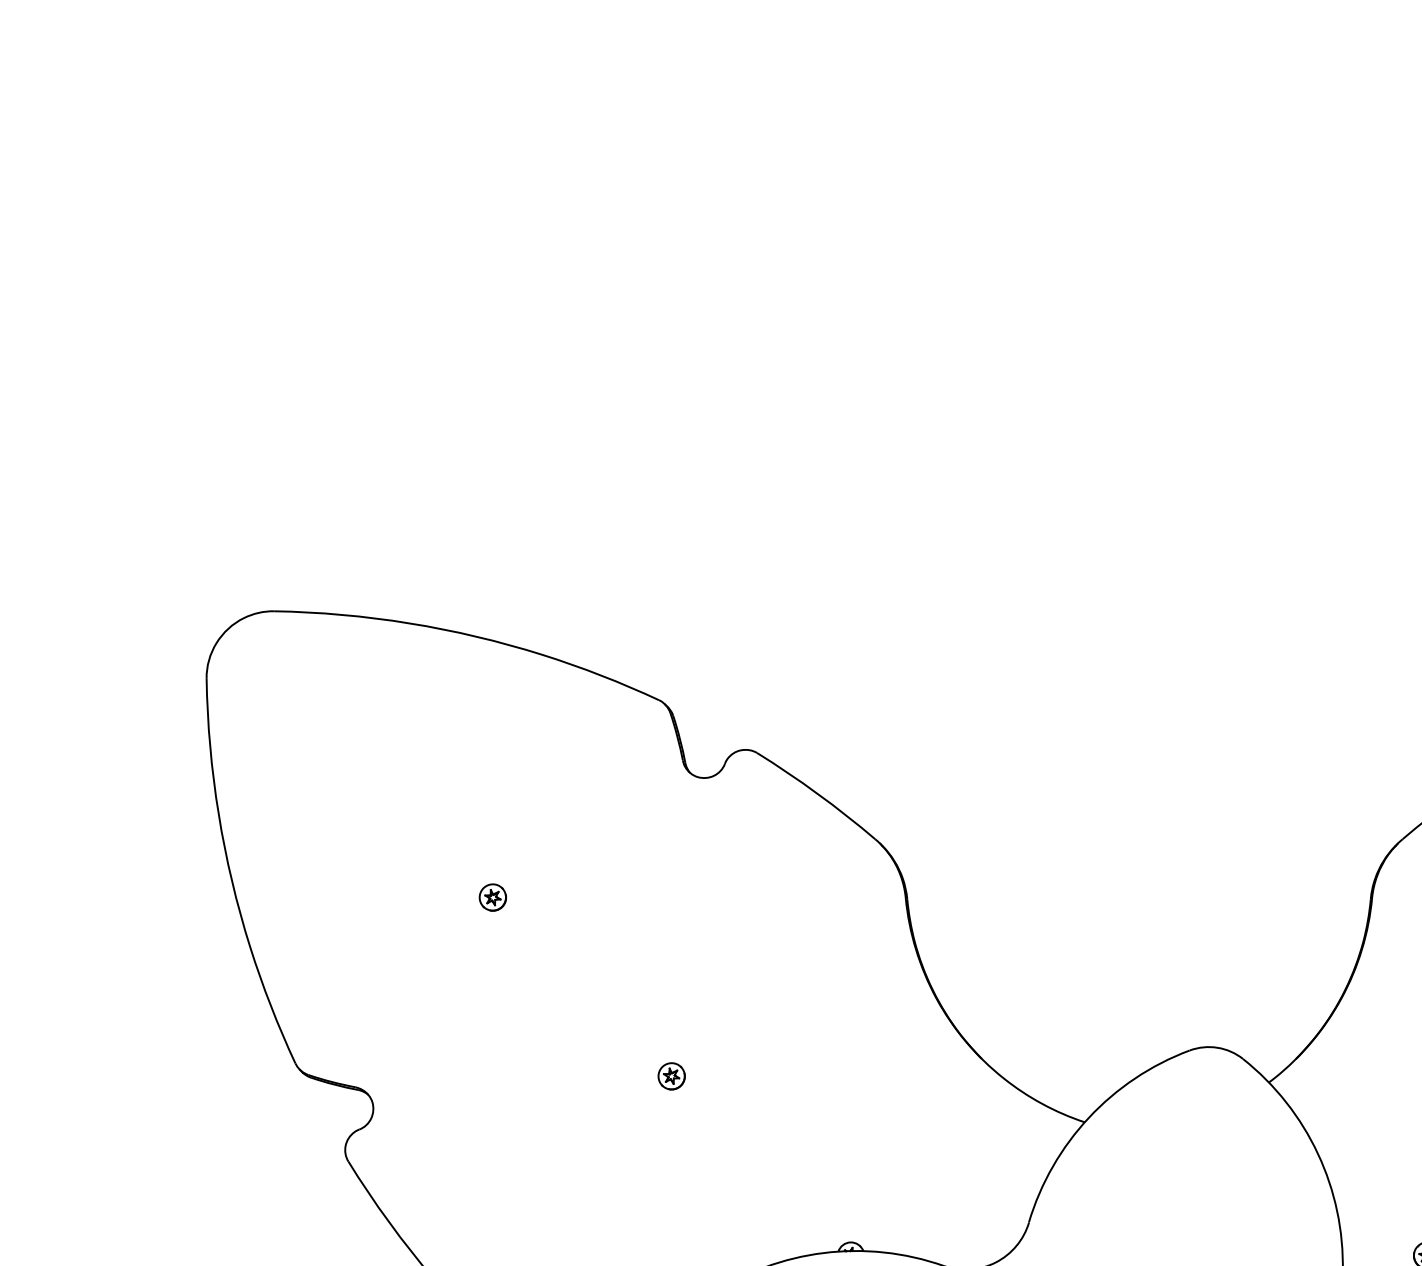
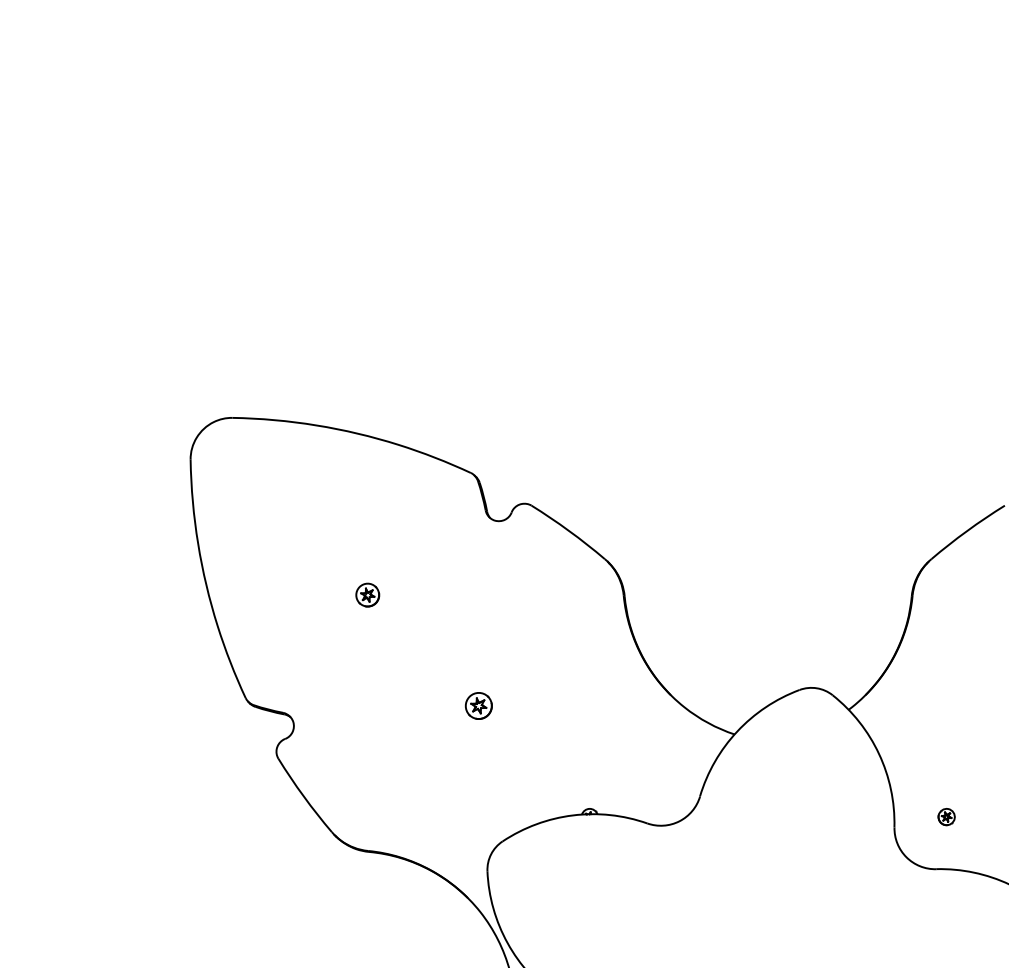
part: (493, 897) -> (368, 595), size x1.4
part: (671, 1075) -> (478, 705), size x1.6

